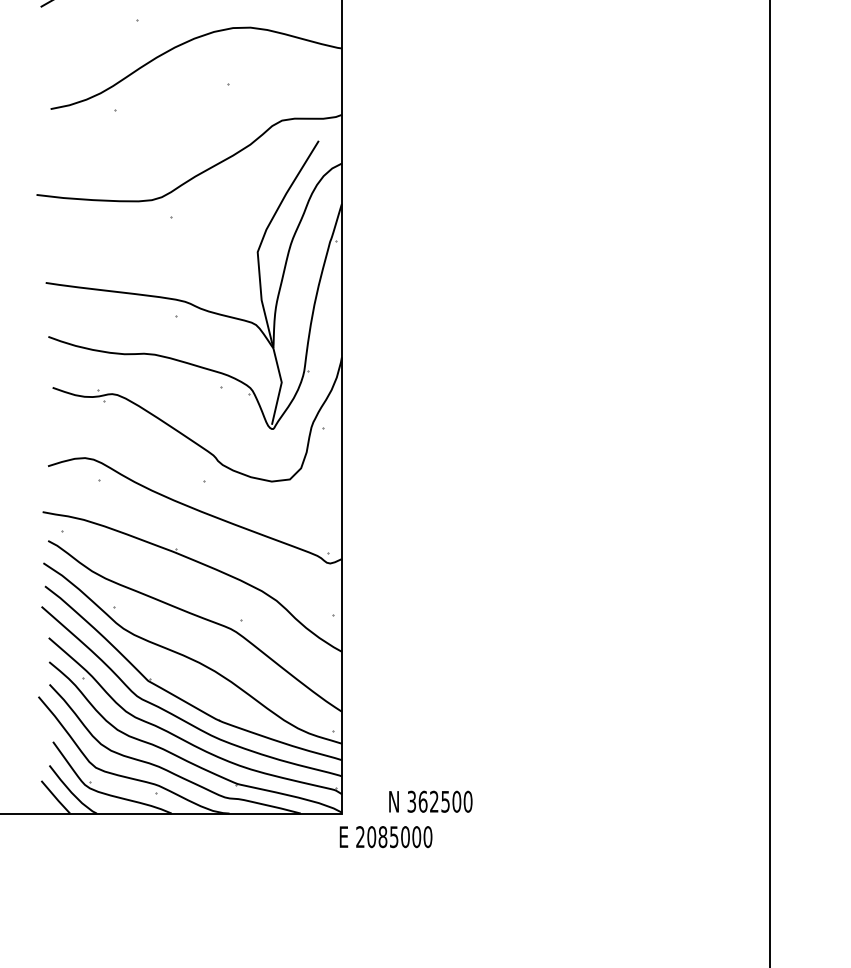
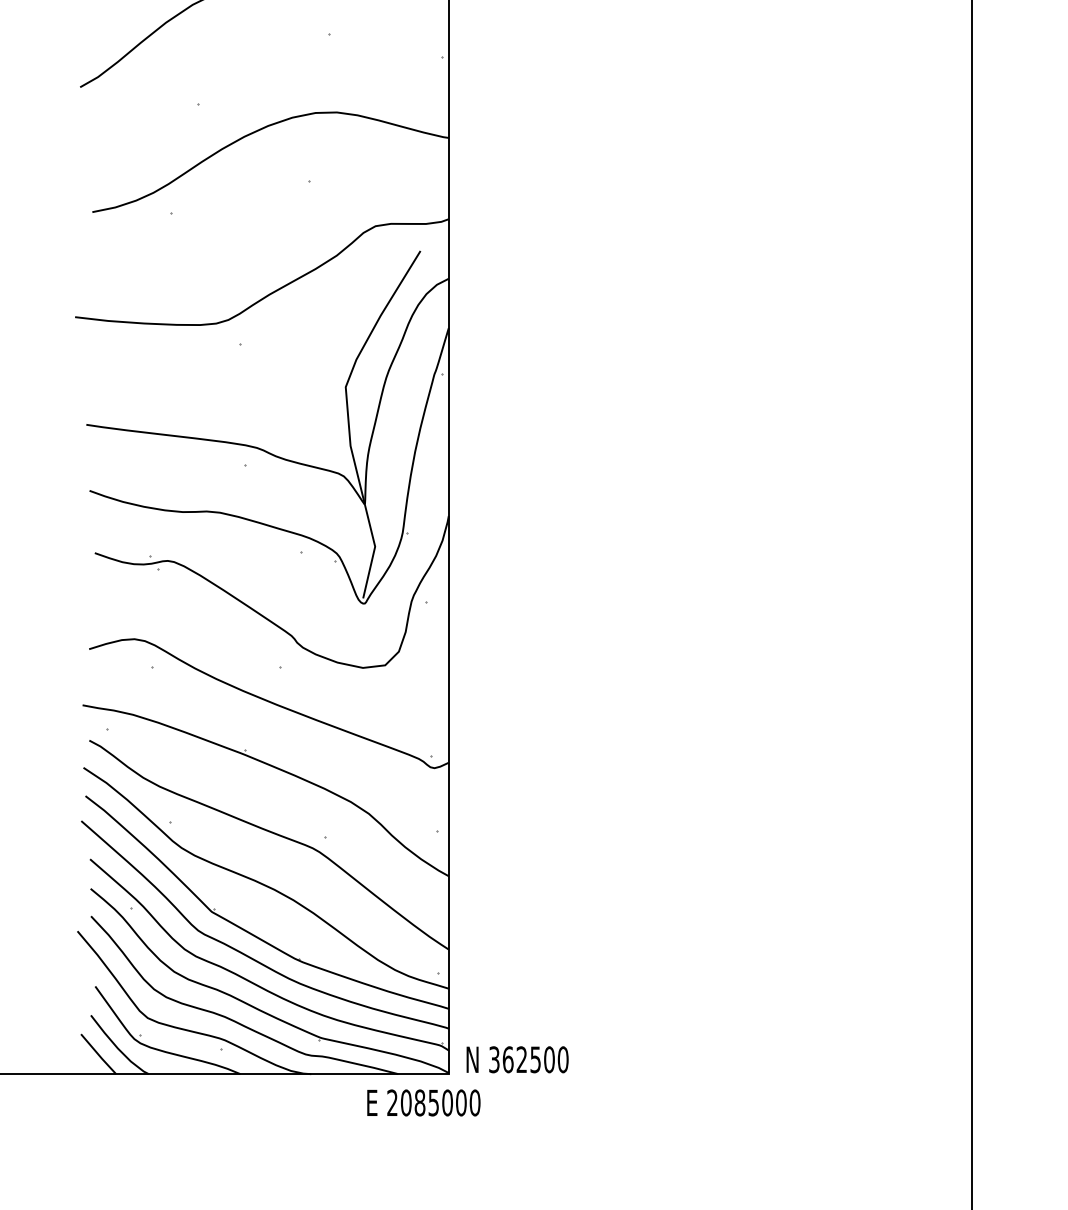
text: (430, 801) -> (517, 1059), moved
text: (385, 836) -> (423, 1102), moved

